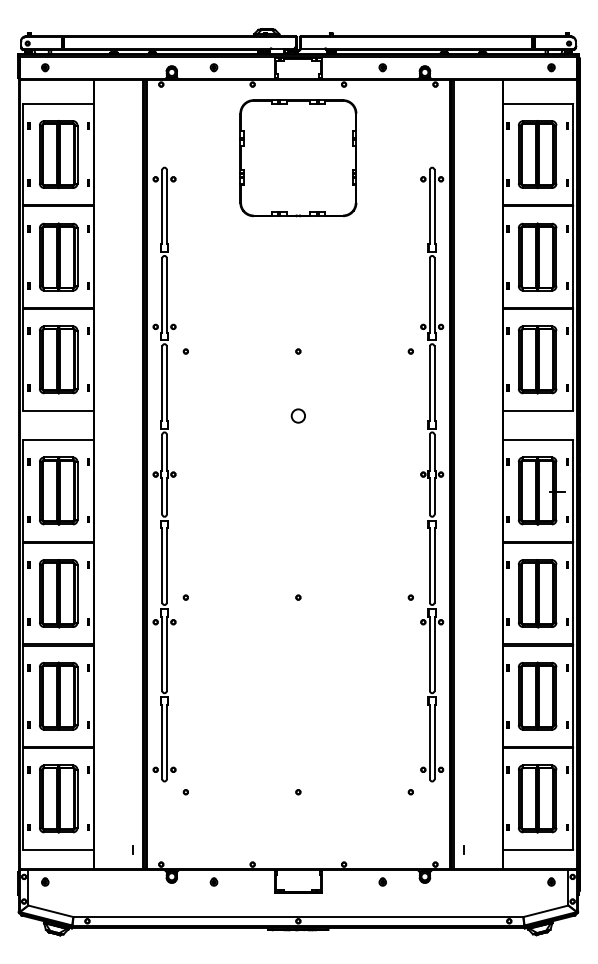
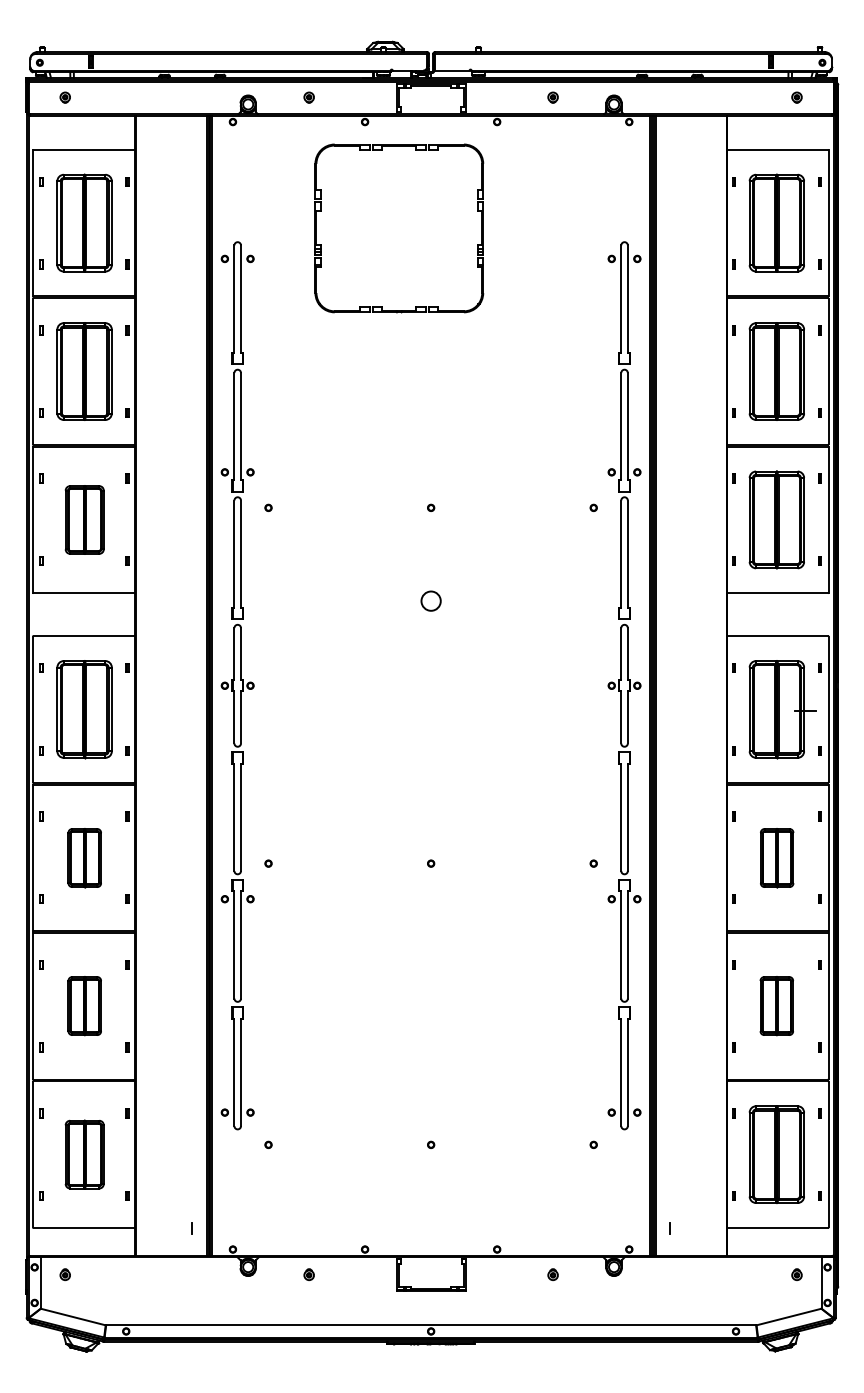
part: (298, 158) -> (399, 228), moved
part: (58, 359) -> (84, 519), size x0.7
part: (58, 593) -> (84, 857), size x0.6
part: (537, 593) -> (776, 857), size x0.6
part: (58, 695) -> (84, 1005), size x0.6
part: (537, 695) -> (776, 1005), size x0.6
part: (58, 798) -> (84, 1154), size x0.7

